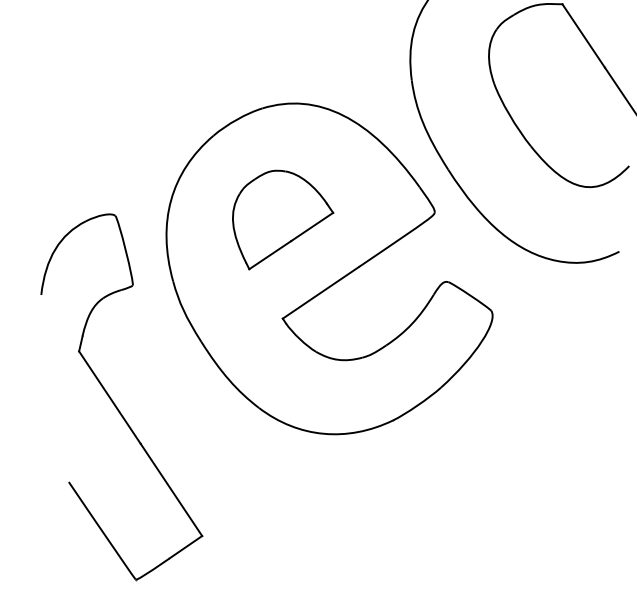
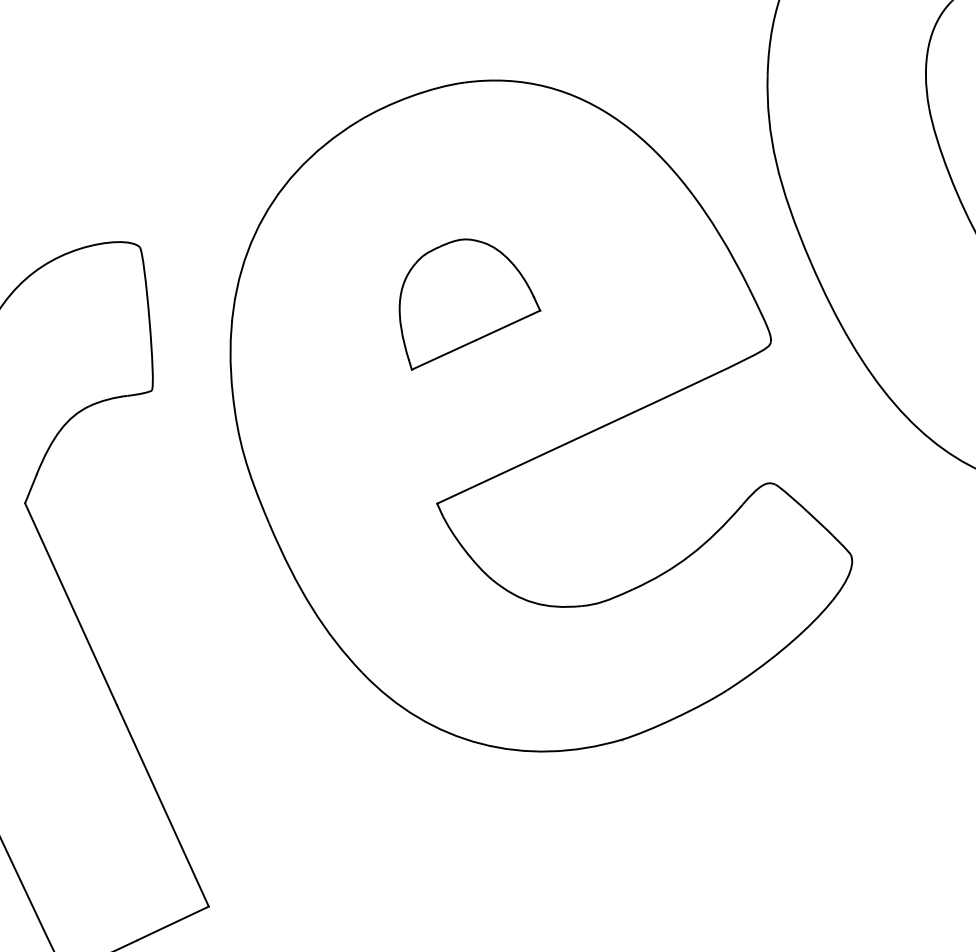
part: (283, 219) -> (470, 308), size x0.7

